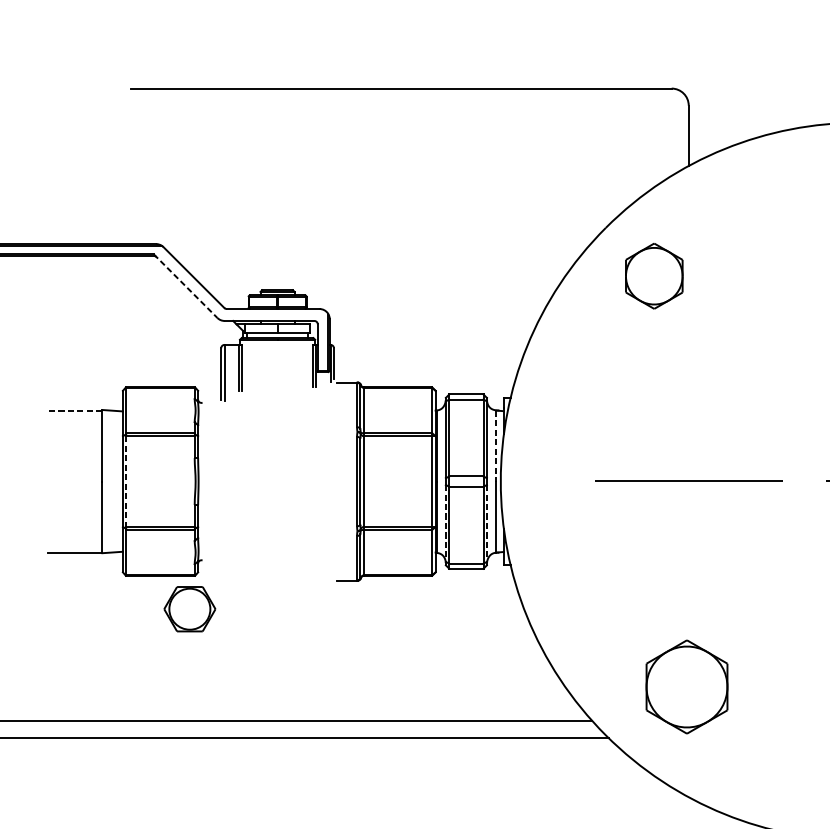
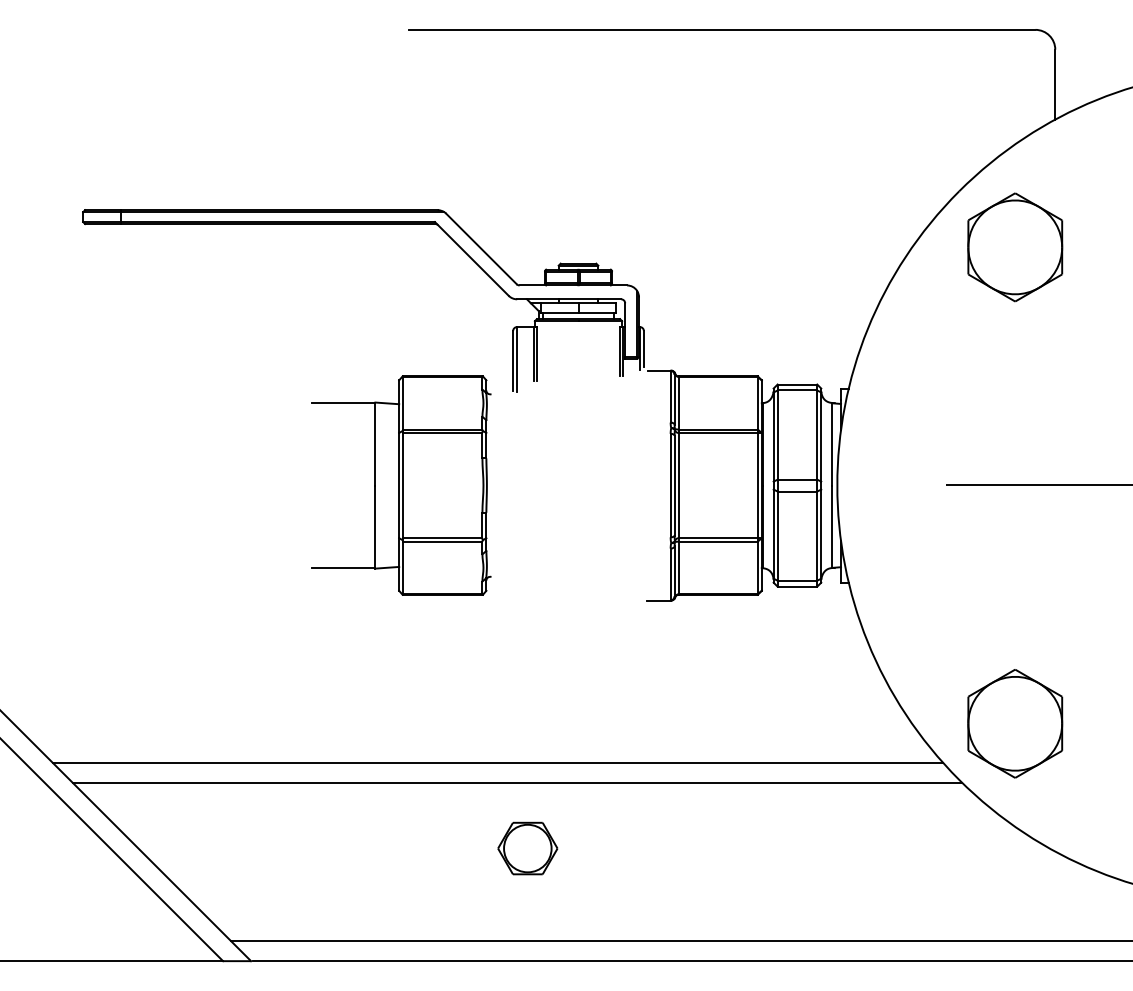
part: (654, 276) -> (1015, 247), size x1.43
line: (186, 286) -> (472, 259), dashed -> solid
line: (74, 410) -> (343, 403), dashed -> solid
line: (496, 446) -> (832, 444), dashed -> solid
line: (126, 481) -> (403, 485), dashed -> solid
line: (445, 523) -> (773, 534), dashed -> solid
line: (487, 523) -> (821, 534), dashed -> solid
part: (189, 609) -> (527, 848), moved
part: (687, 686) -> (1015, 723), moved

